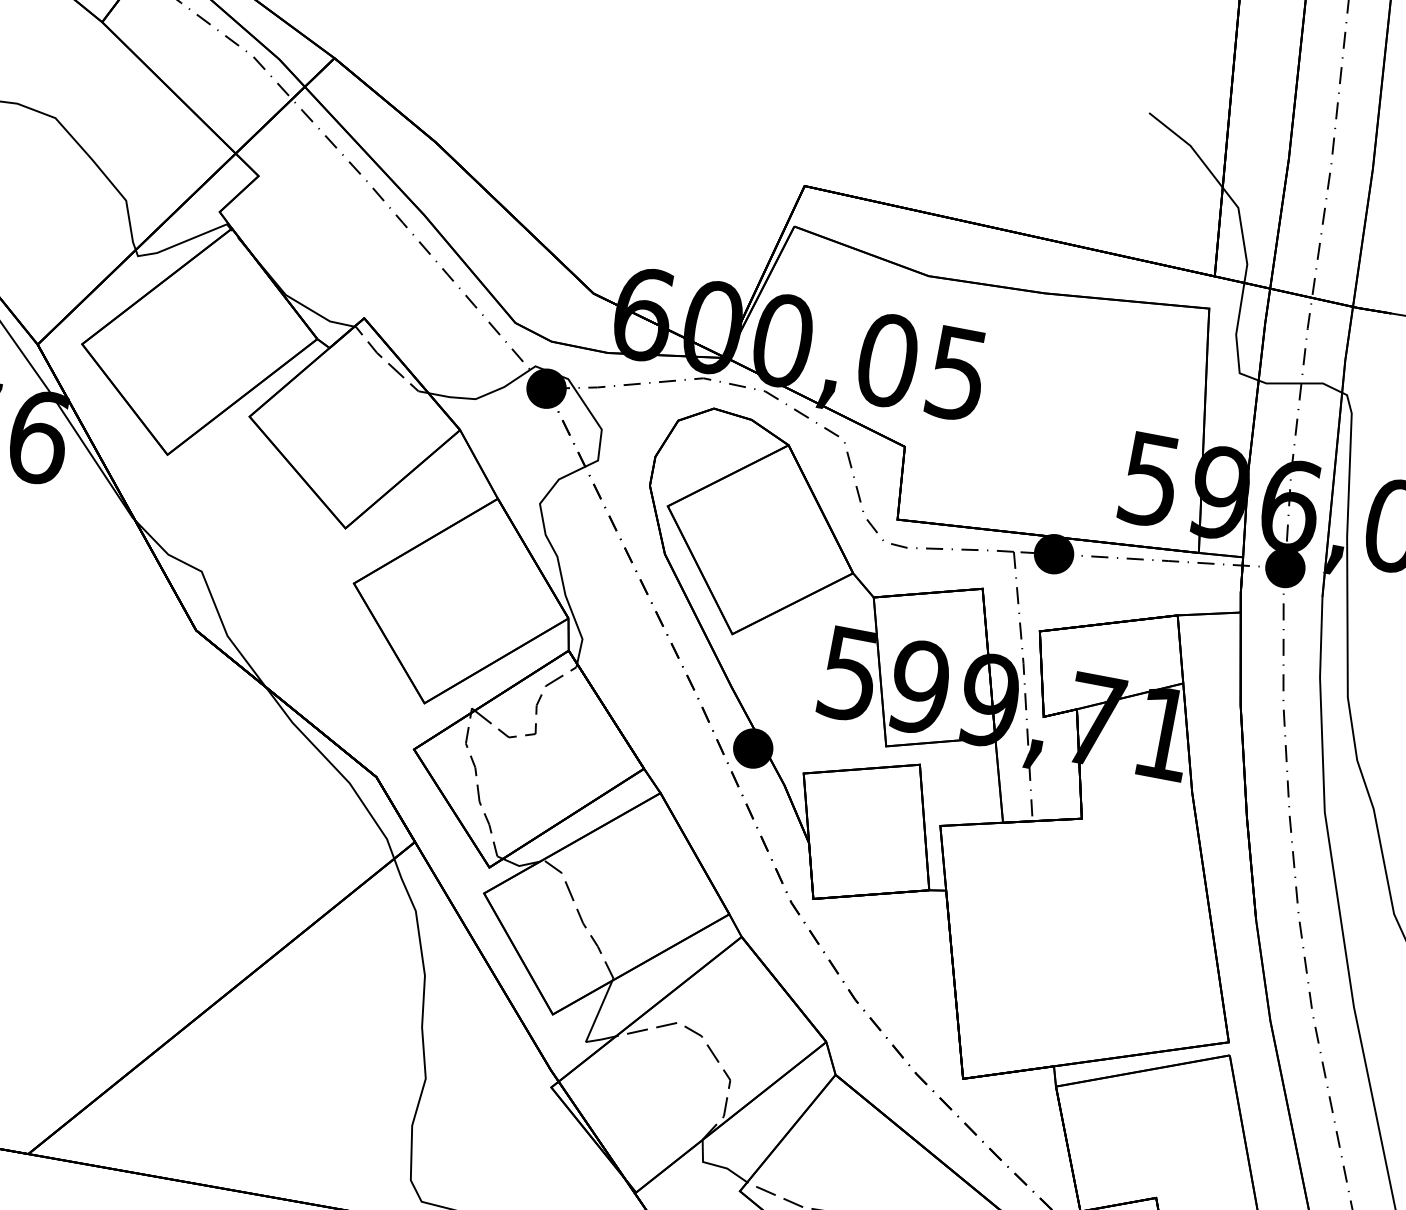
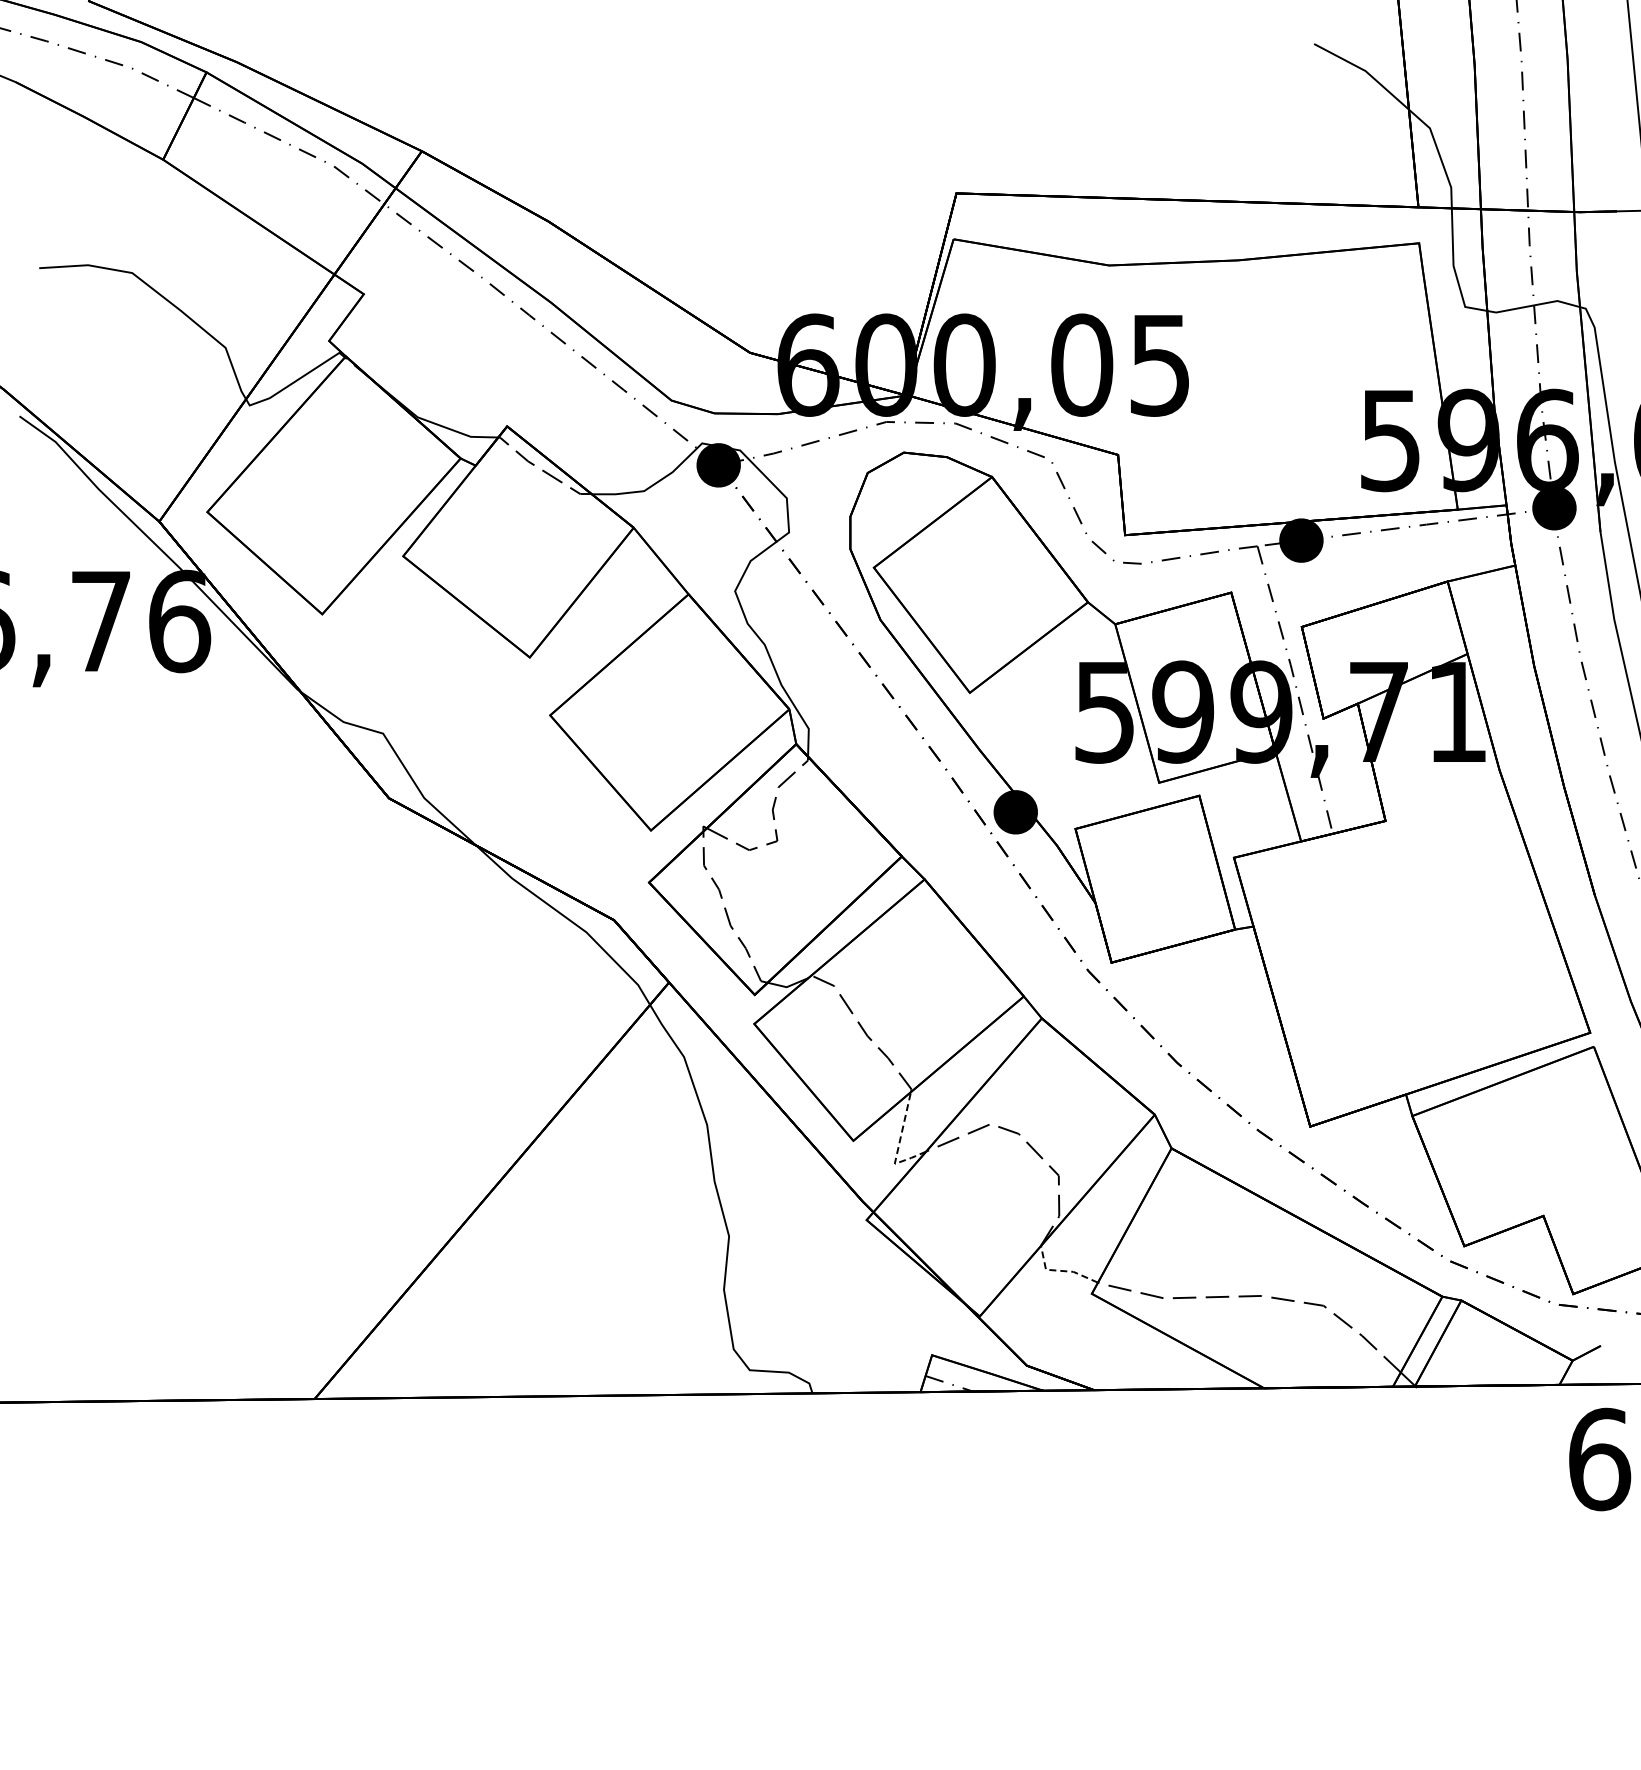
line: (592, 1026) -> (898, 1145), solid -> dashed
line: (715, 1165) -> (1060, 1270), solid -> dashed

